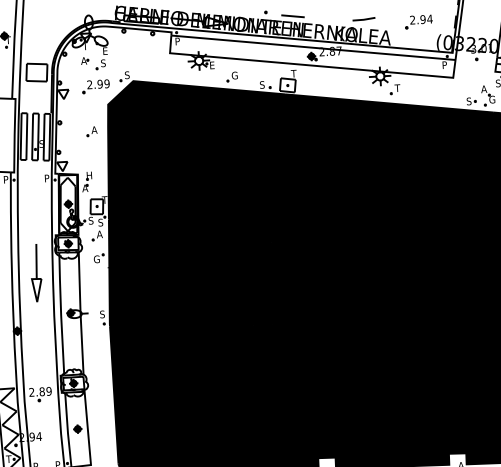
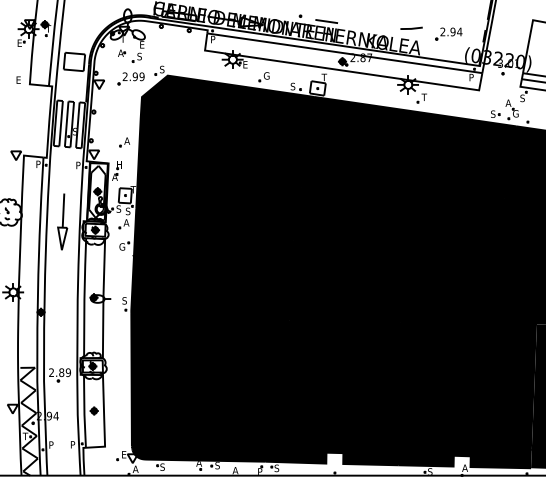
line: (364, 18) -> (412, 27), moved
part: (91, 131) -> (124, 142), moved
part: (36, 272) -> (62, 221), moved

